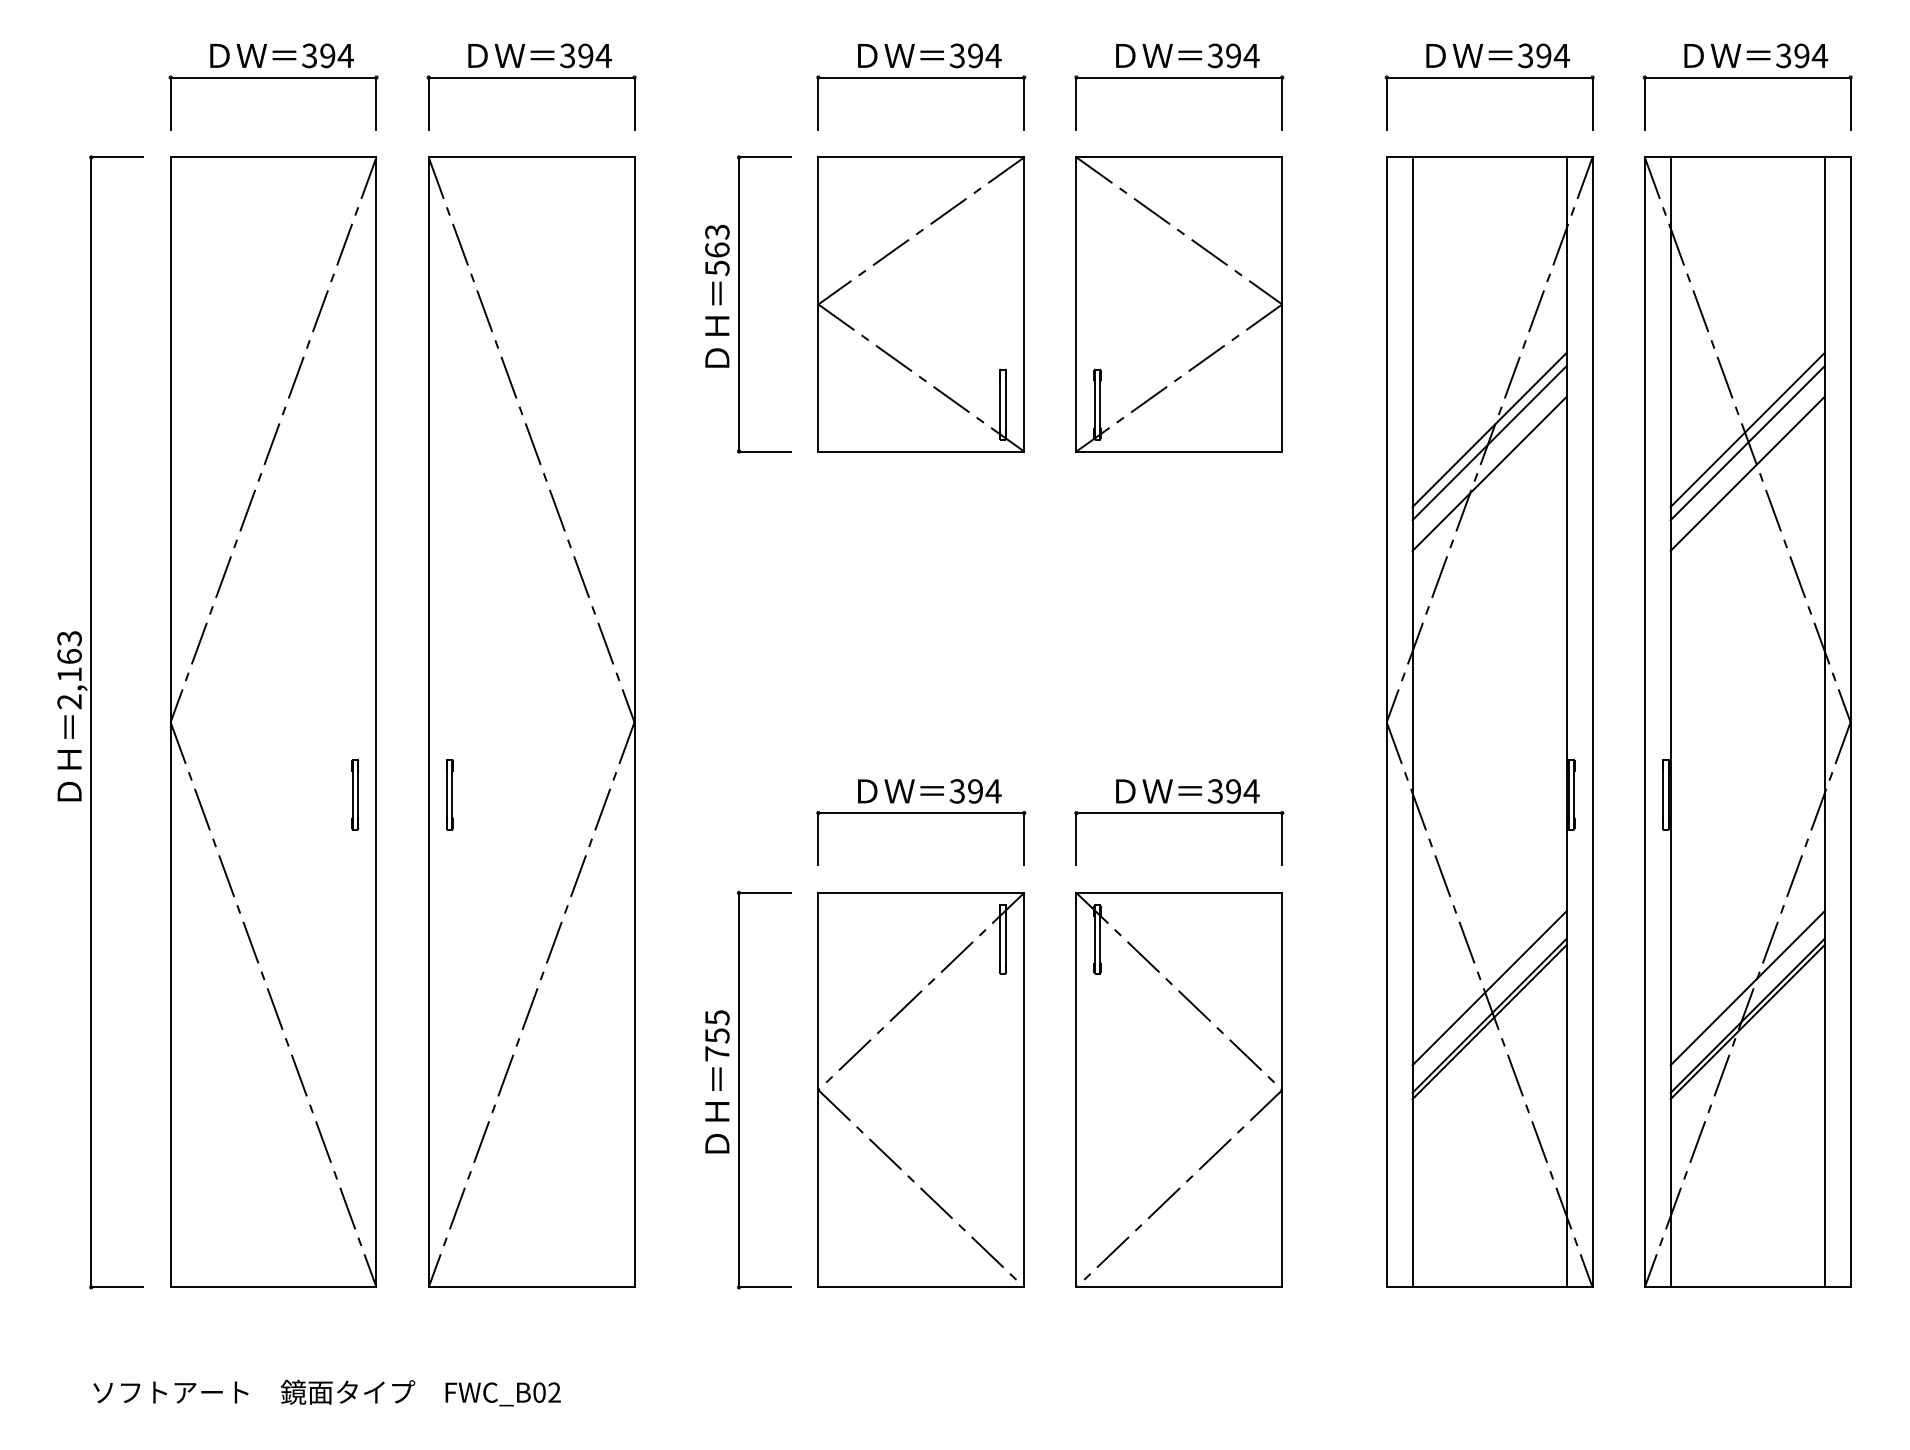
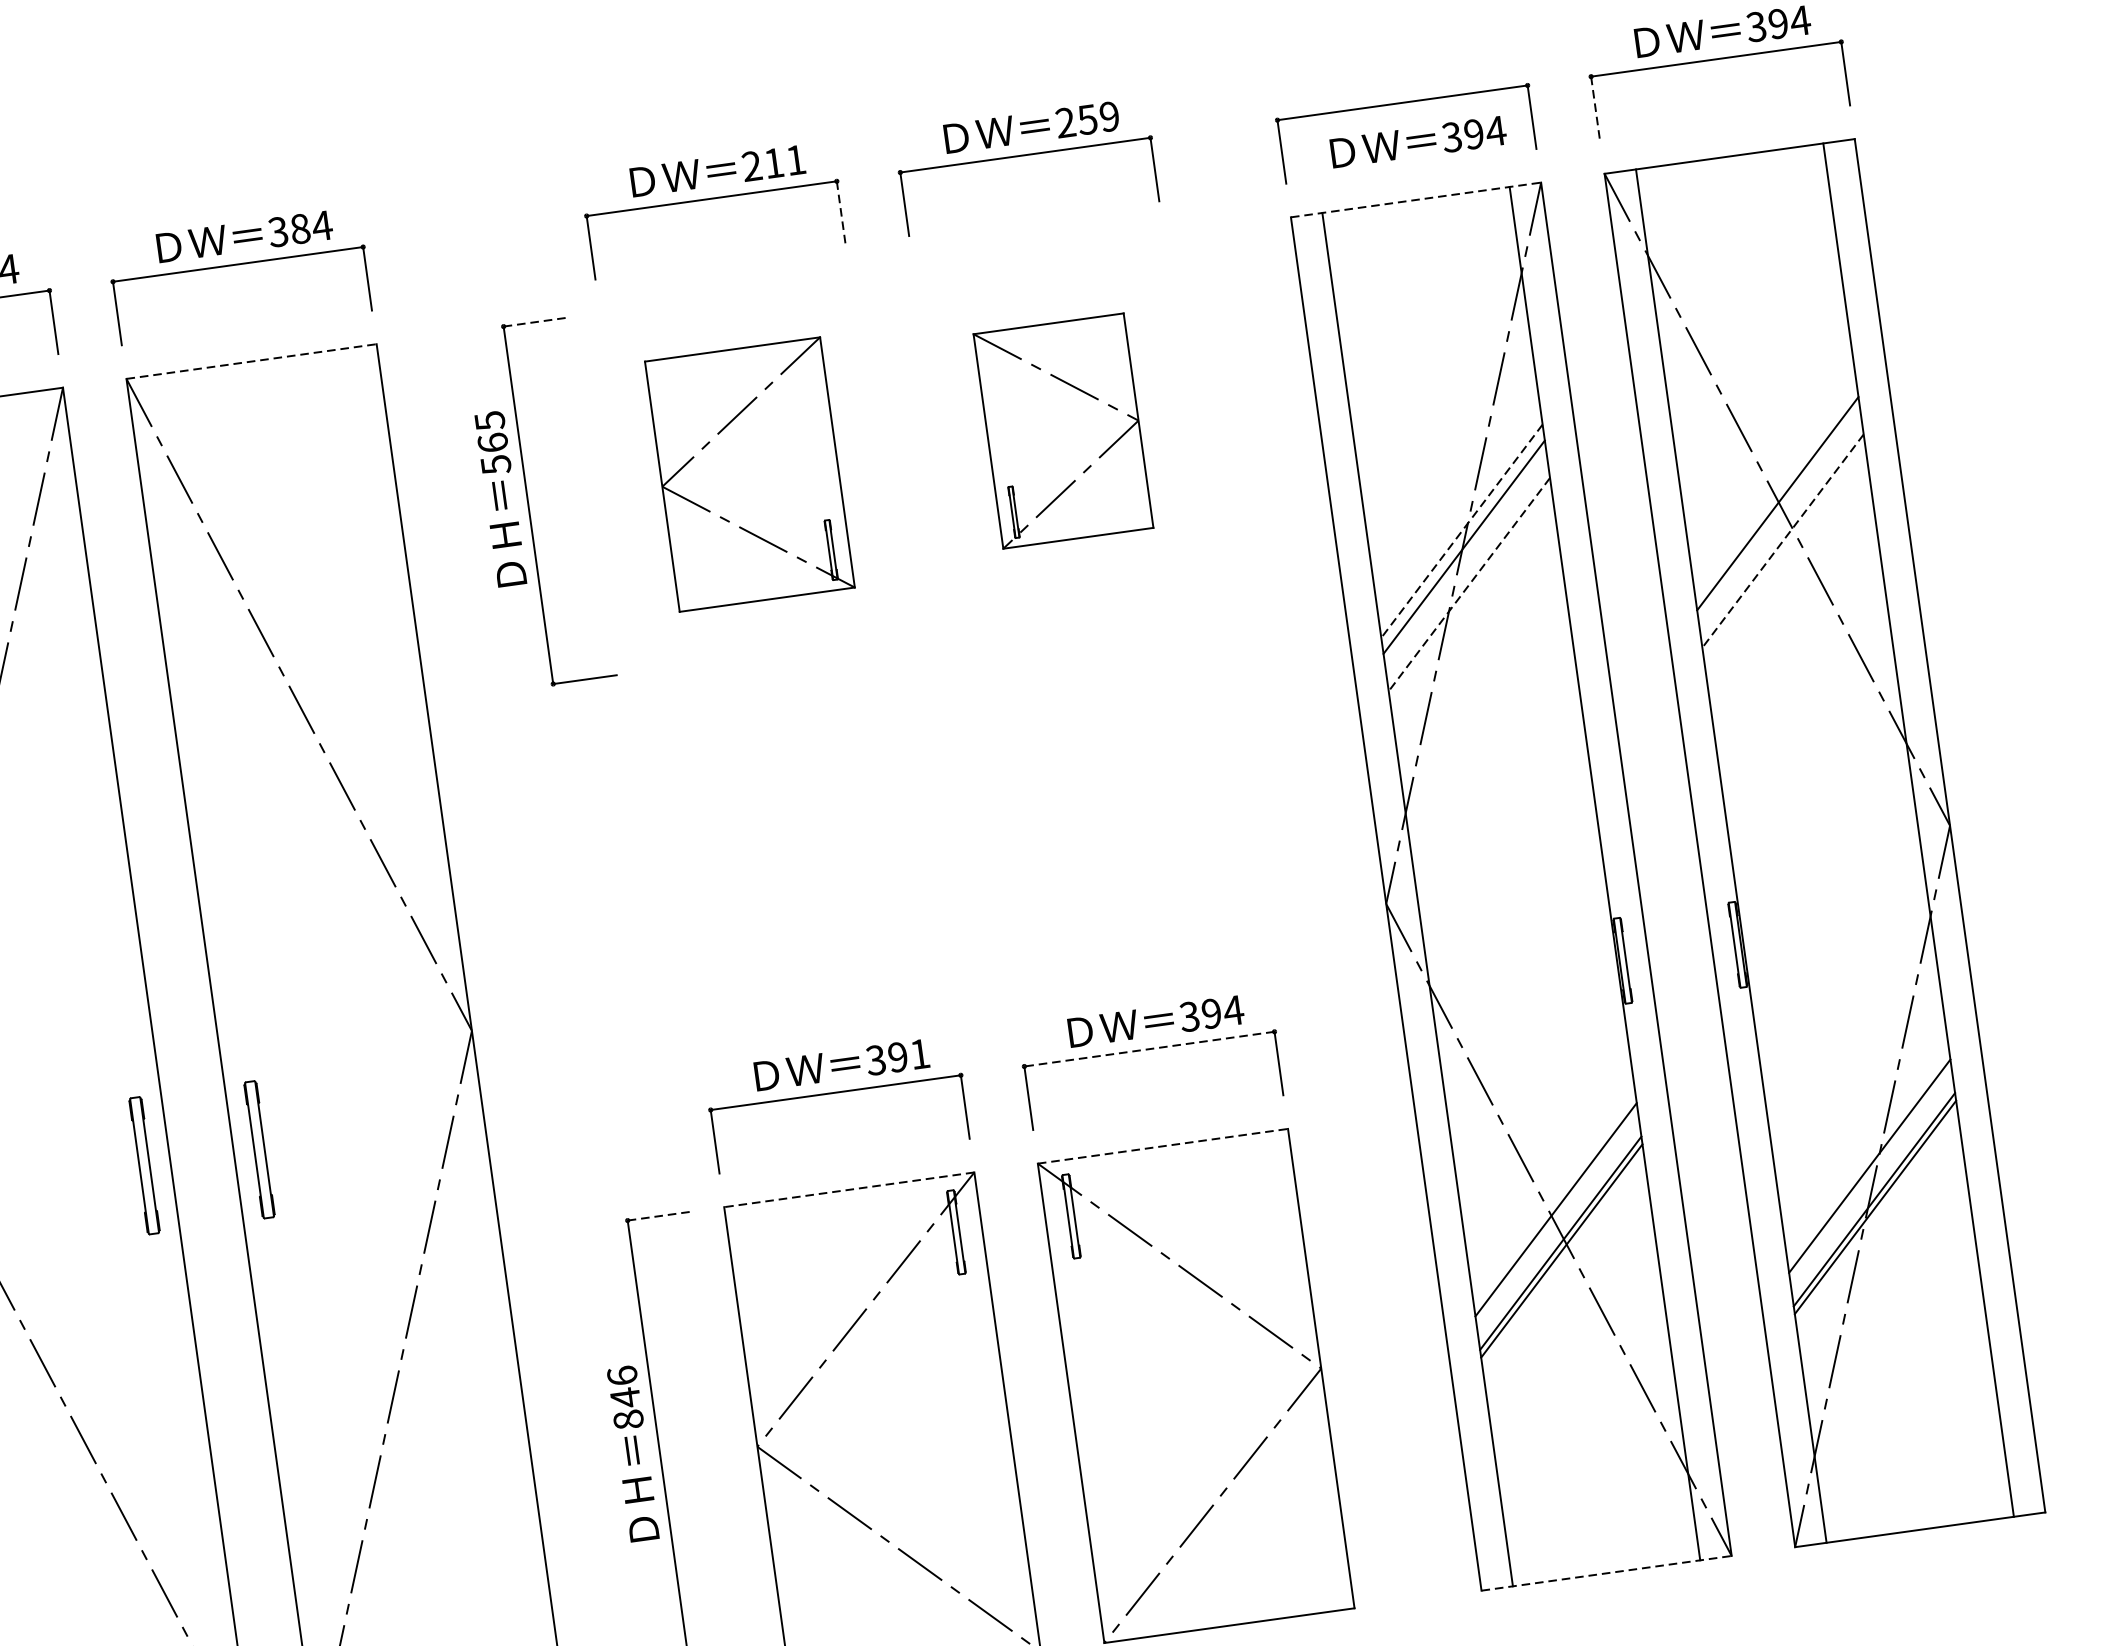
text: (585, 55) -> (299, 228), 394 -> 384
text: (975, 55) -> (773, 162), 394 -> 211
text: (1233, 55) -> (1087, 119), 394 -> 259
text: (1498, 55) -> (1418, 141), moved
line: (1024, 104) -> (841, 214), solid -> dashed
line: (1644, 104) -> (1595, 109), solid -> dashed
line: (531, 157) -> (251, 361), solid -> dashed
line: (765, 157) -> (535, 322), solid -> dashed
line: (1489, 157) -> (1415, 200), solid -> dashed
text: (717, 231) -> (490, 420), 563 -> 565
part: (920, 304) -> (749, 474), size x0.7
part: (1178, 304) -> (1062, 431), size x0.6
line: (1489, 429) -> (1461, 530), solid -> dashed
line: (1747, 429) -> (1775, 487), removed
line: (1489, 473) -> (1469, 584), solid -> dashed
line: (1747, 473) -> (1782, 540), solid -> dashed
text: (993, 791) -> (919, 1054), 394 -> 391
part: (355, 794) -> (144, 1165), size x1.6
part: (449, 794) -> (259, 1149), size x1.6
line: (1179, 813) -> (1149, 1049), solid -> dashed
line: (765, 892) -> (659, 1215), solid -> dashed
line: (921, 892) -> (849, 1189), solid -> dashed
line: (1179, 892) -> (1163, 1145), solid -> dashed
text: (717, 1035) -> (625, 1397), 755 -> 846
line: (1489, 1287) -> (1606, 1573), solid -> dashed

